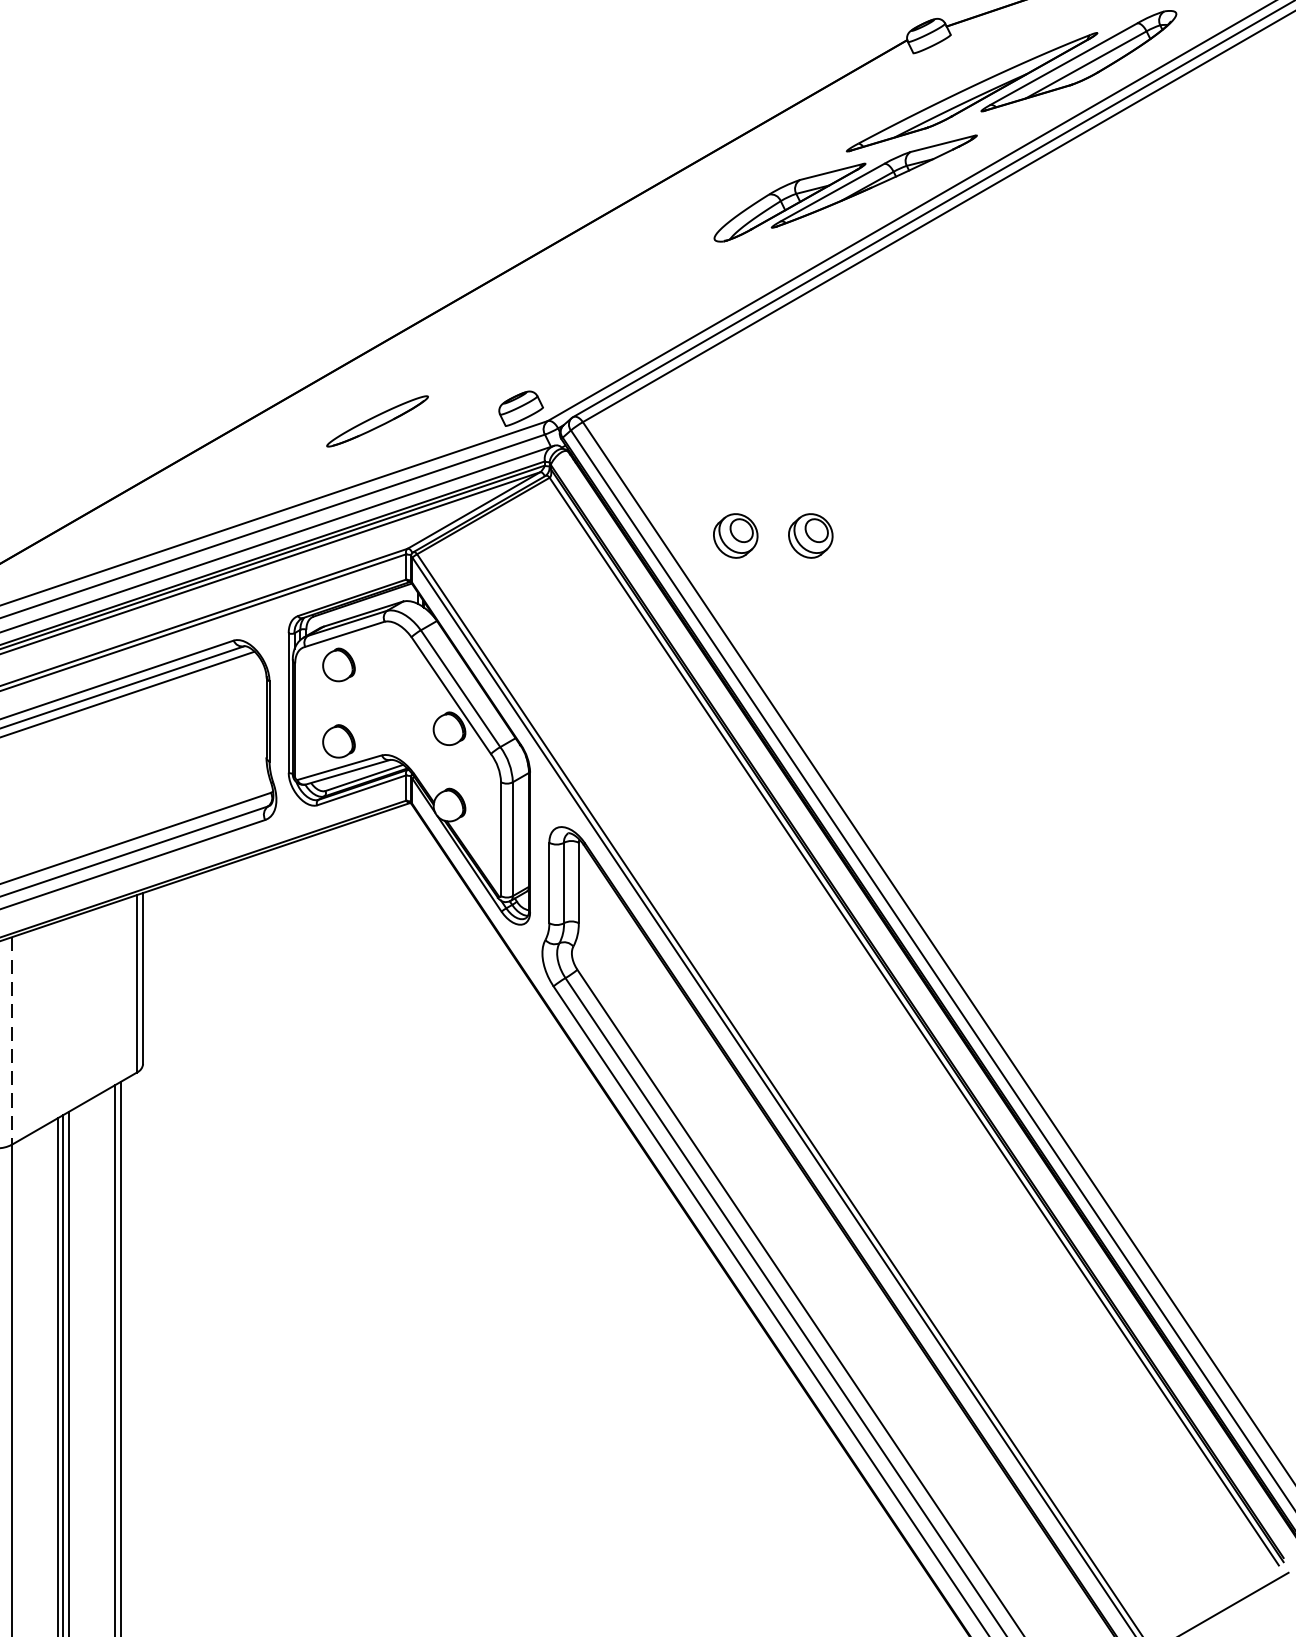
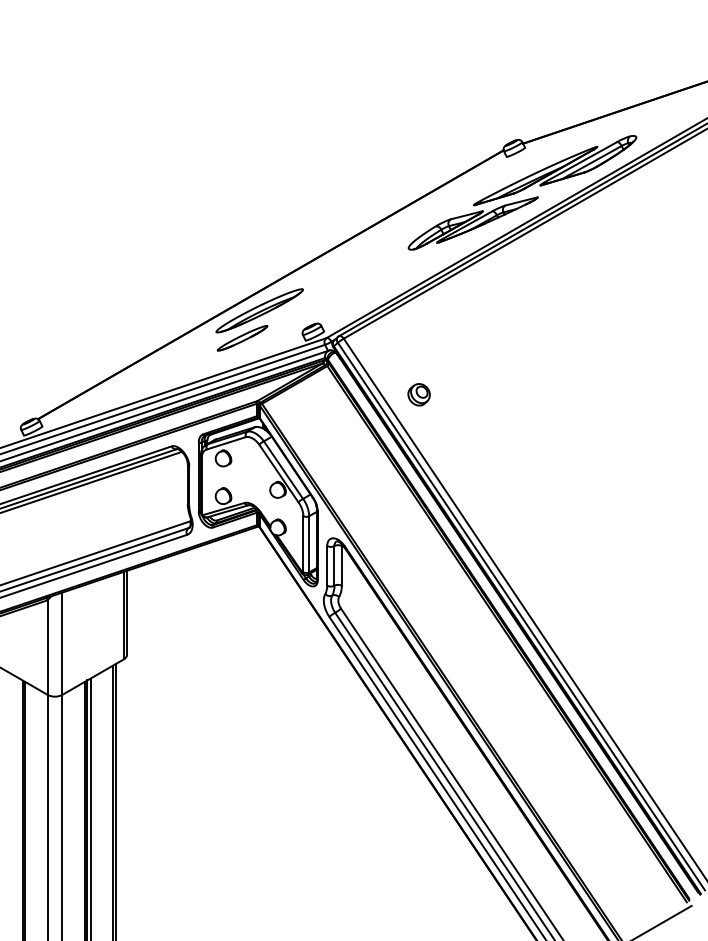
part: (411, 364) -> (259, 310), added
part: (809, 535) -> (455, 394), removed
line: (12, 1042) -> (62, 644), dashed -> solid

